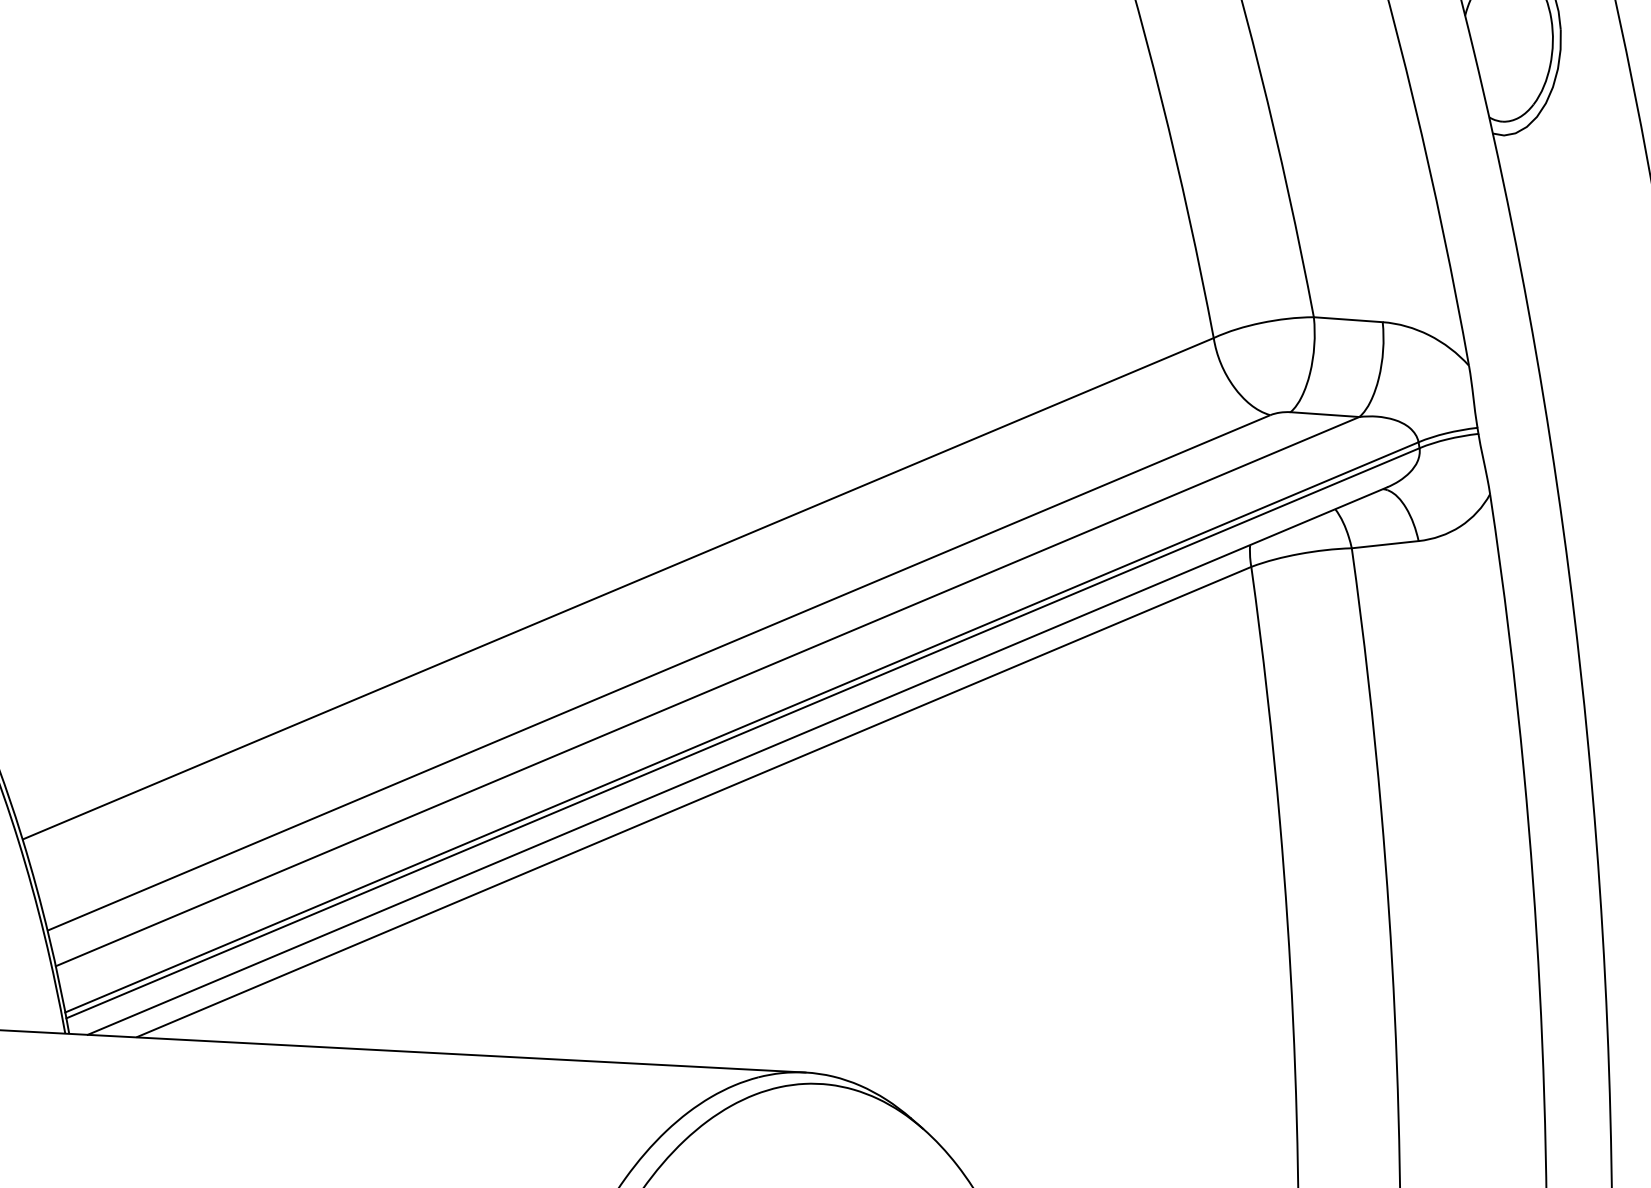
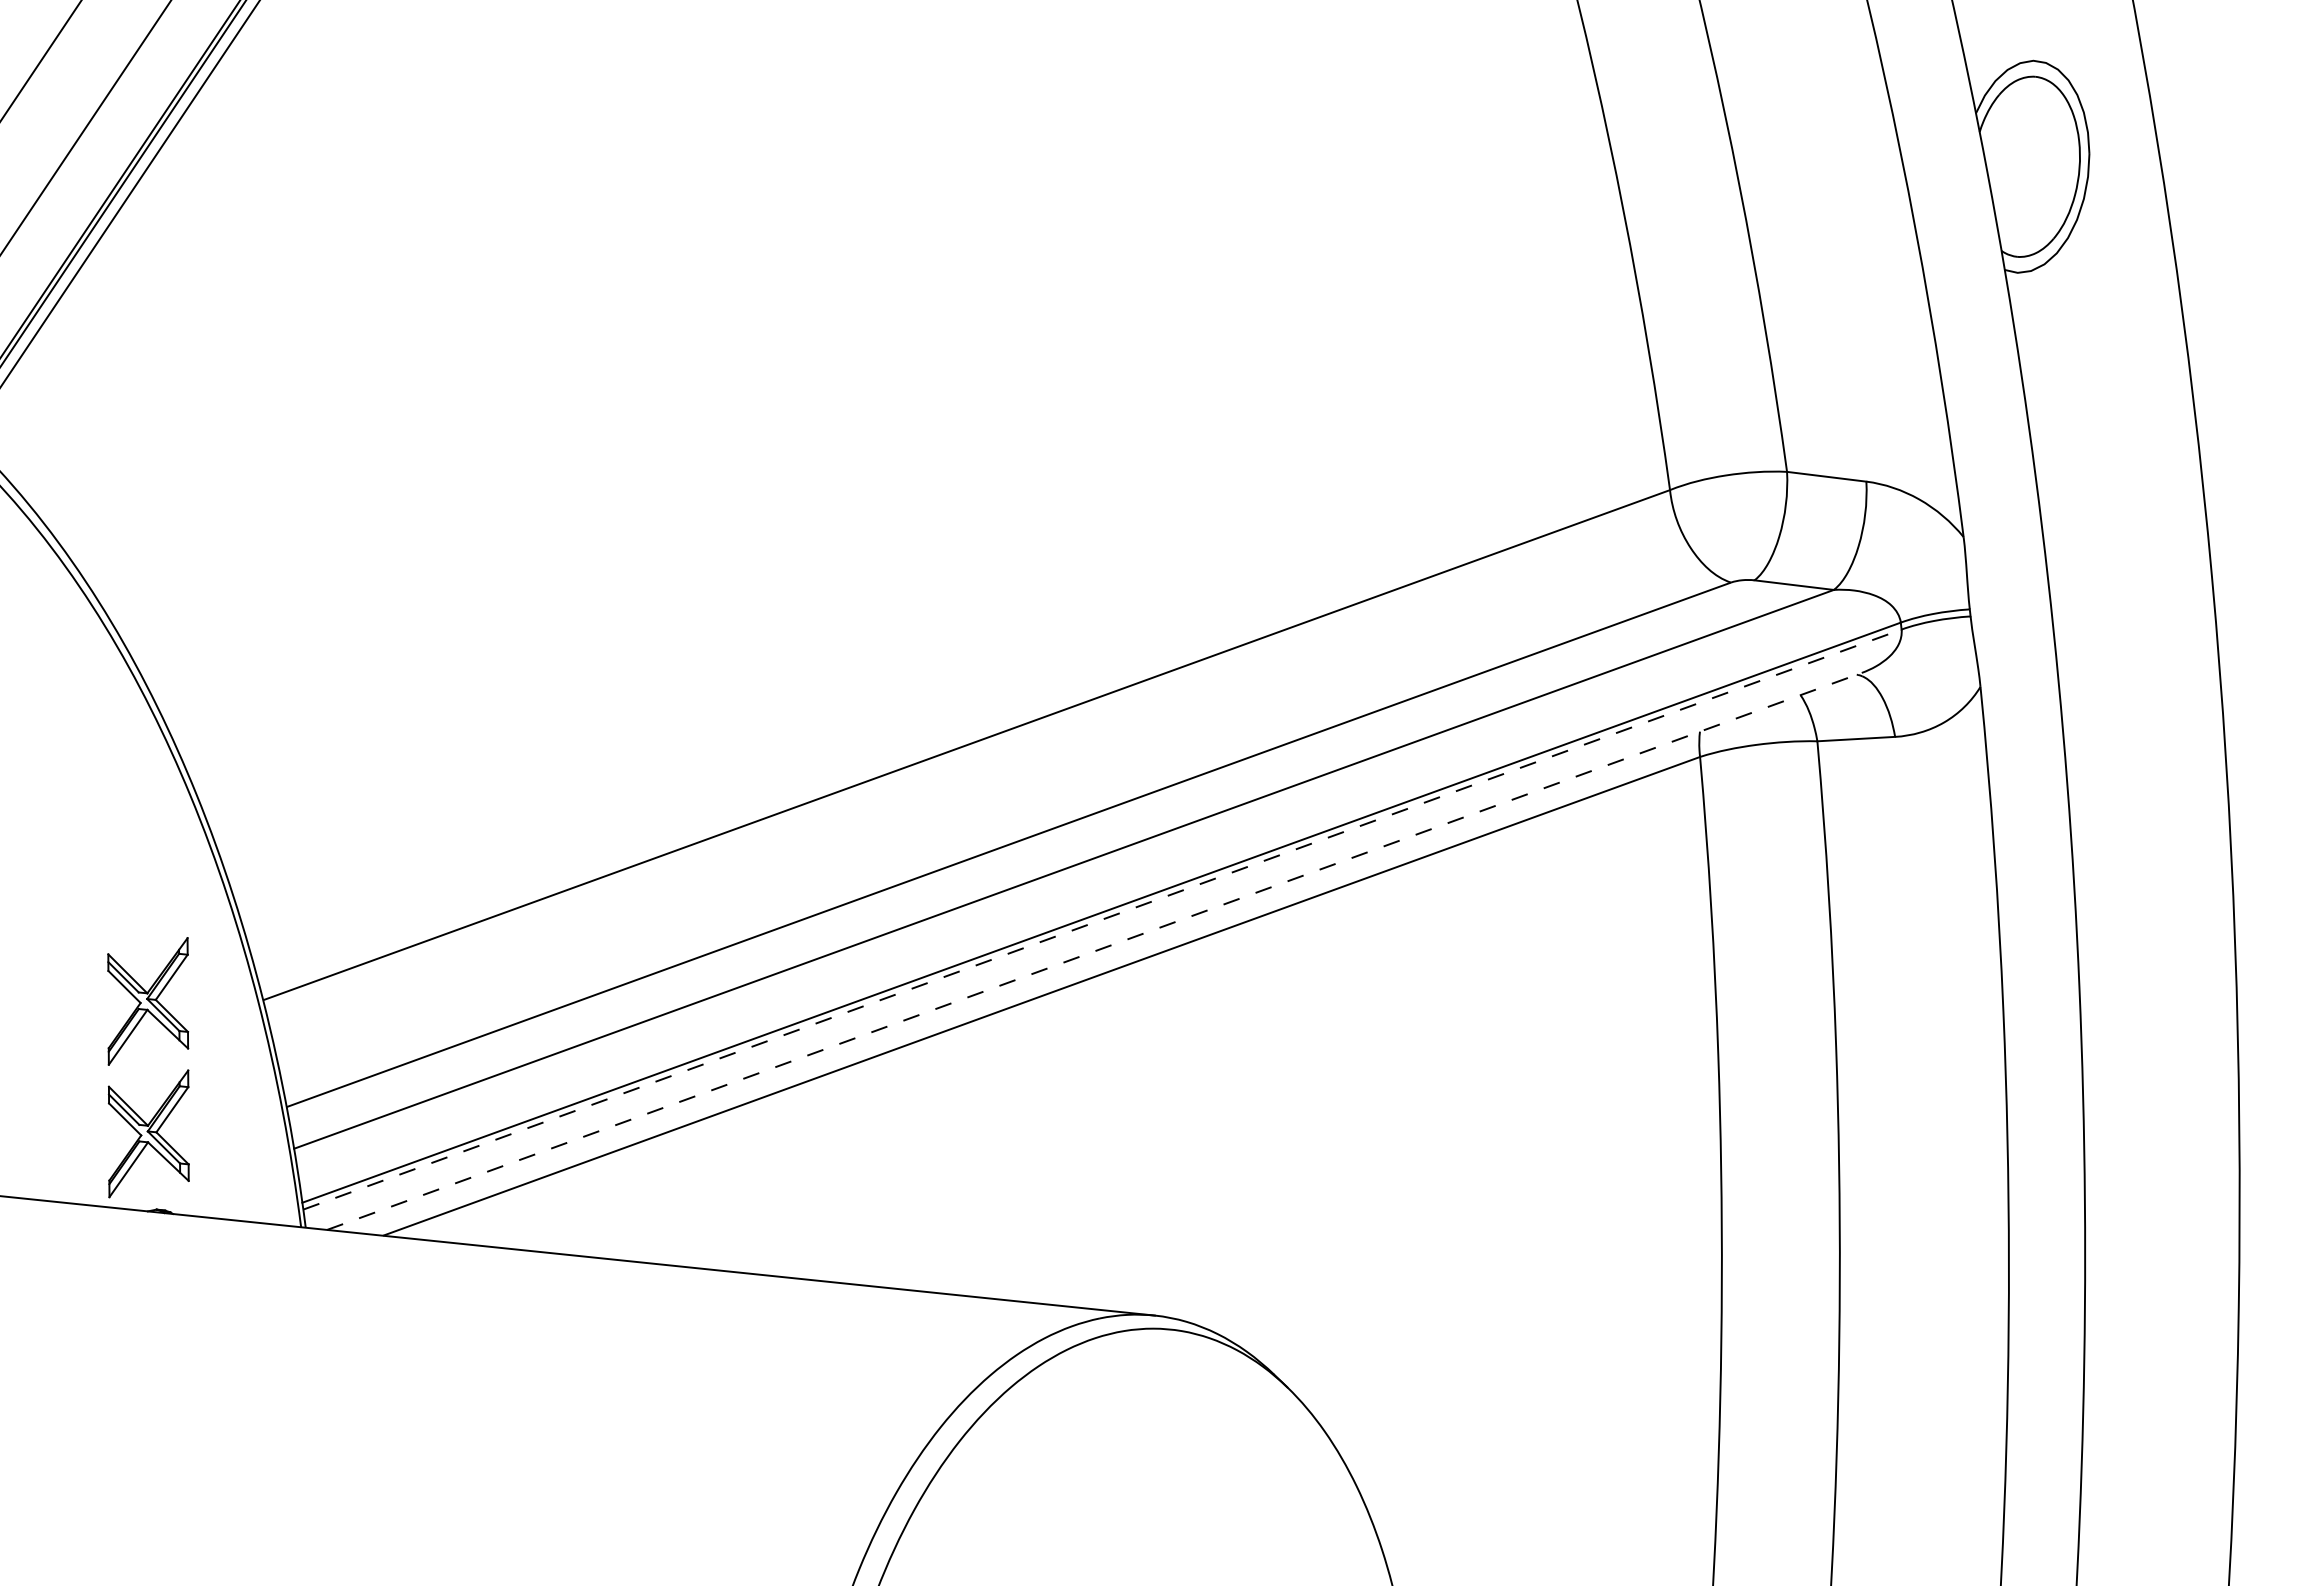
line: (743, 733) -> (1102, 919), solid -> dashed
line: (737, 761) -> (1094, 951), solid -> dashed

